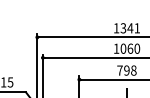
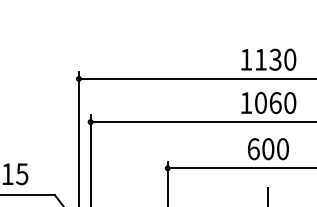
text: (130, 28) -> (275, 60), 1341 -> 1130
text: (126, 70) -> (267, 148), 798 -> 600

